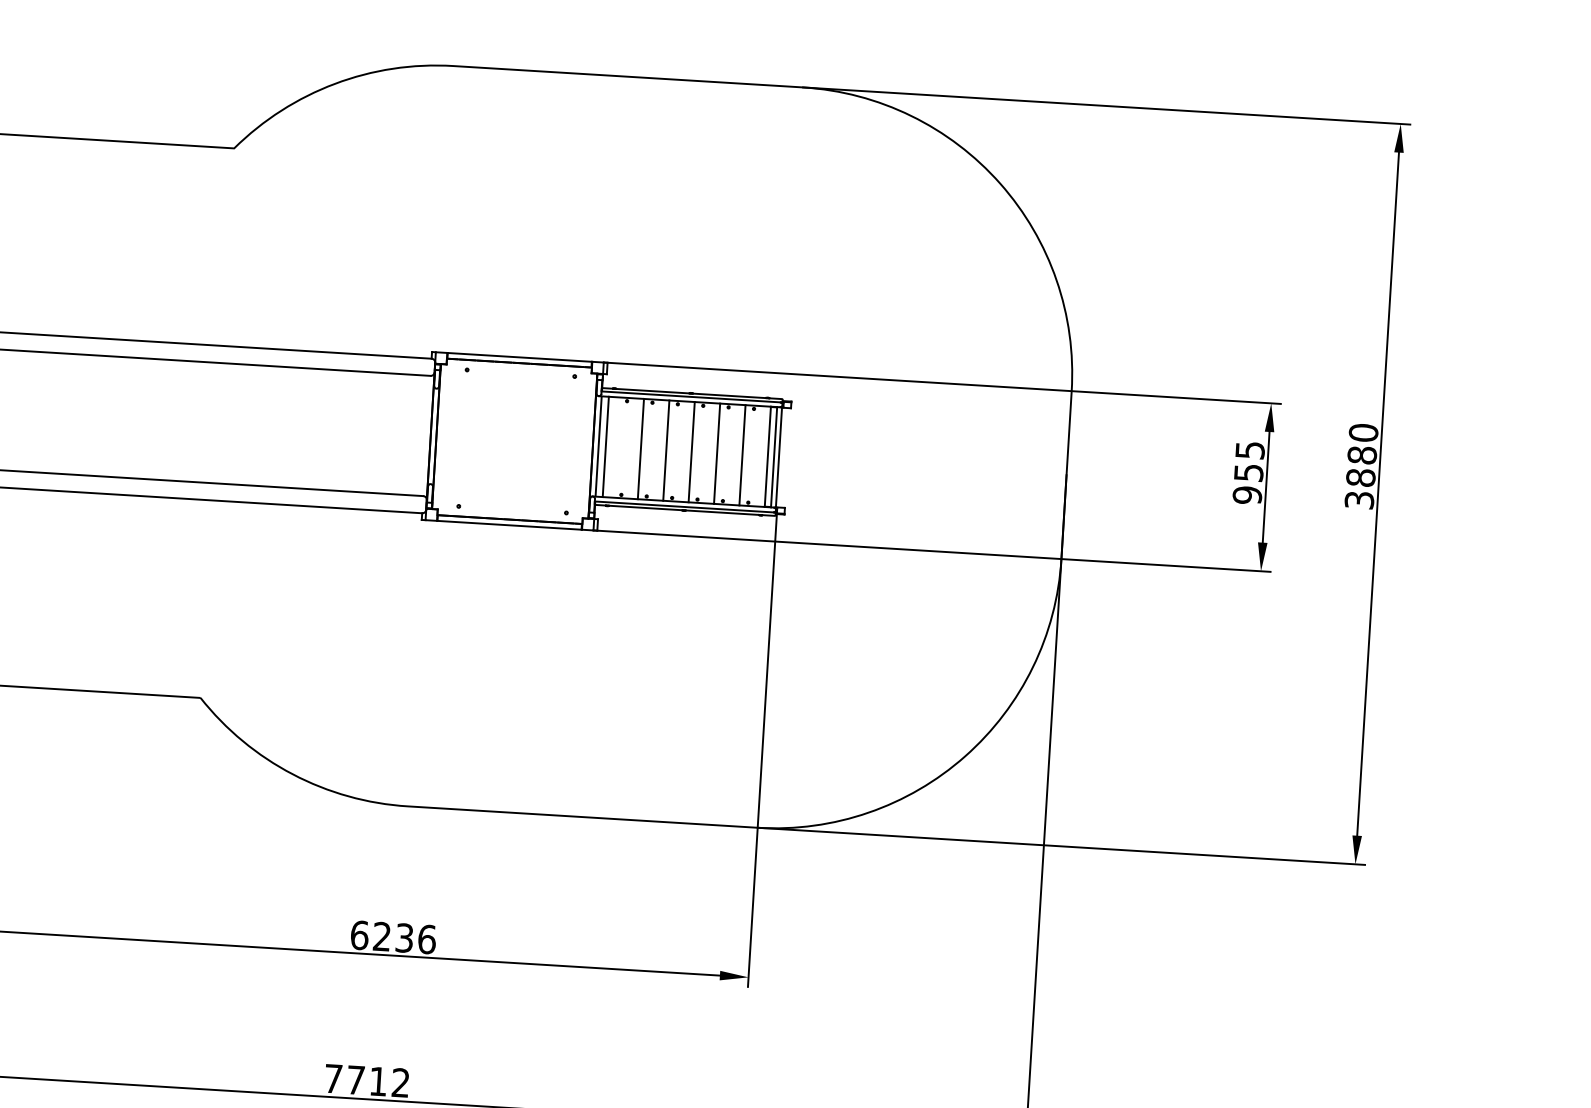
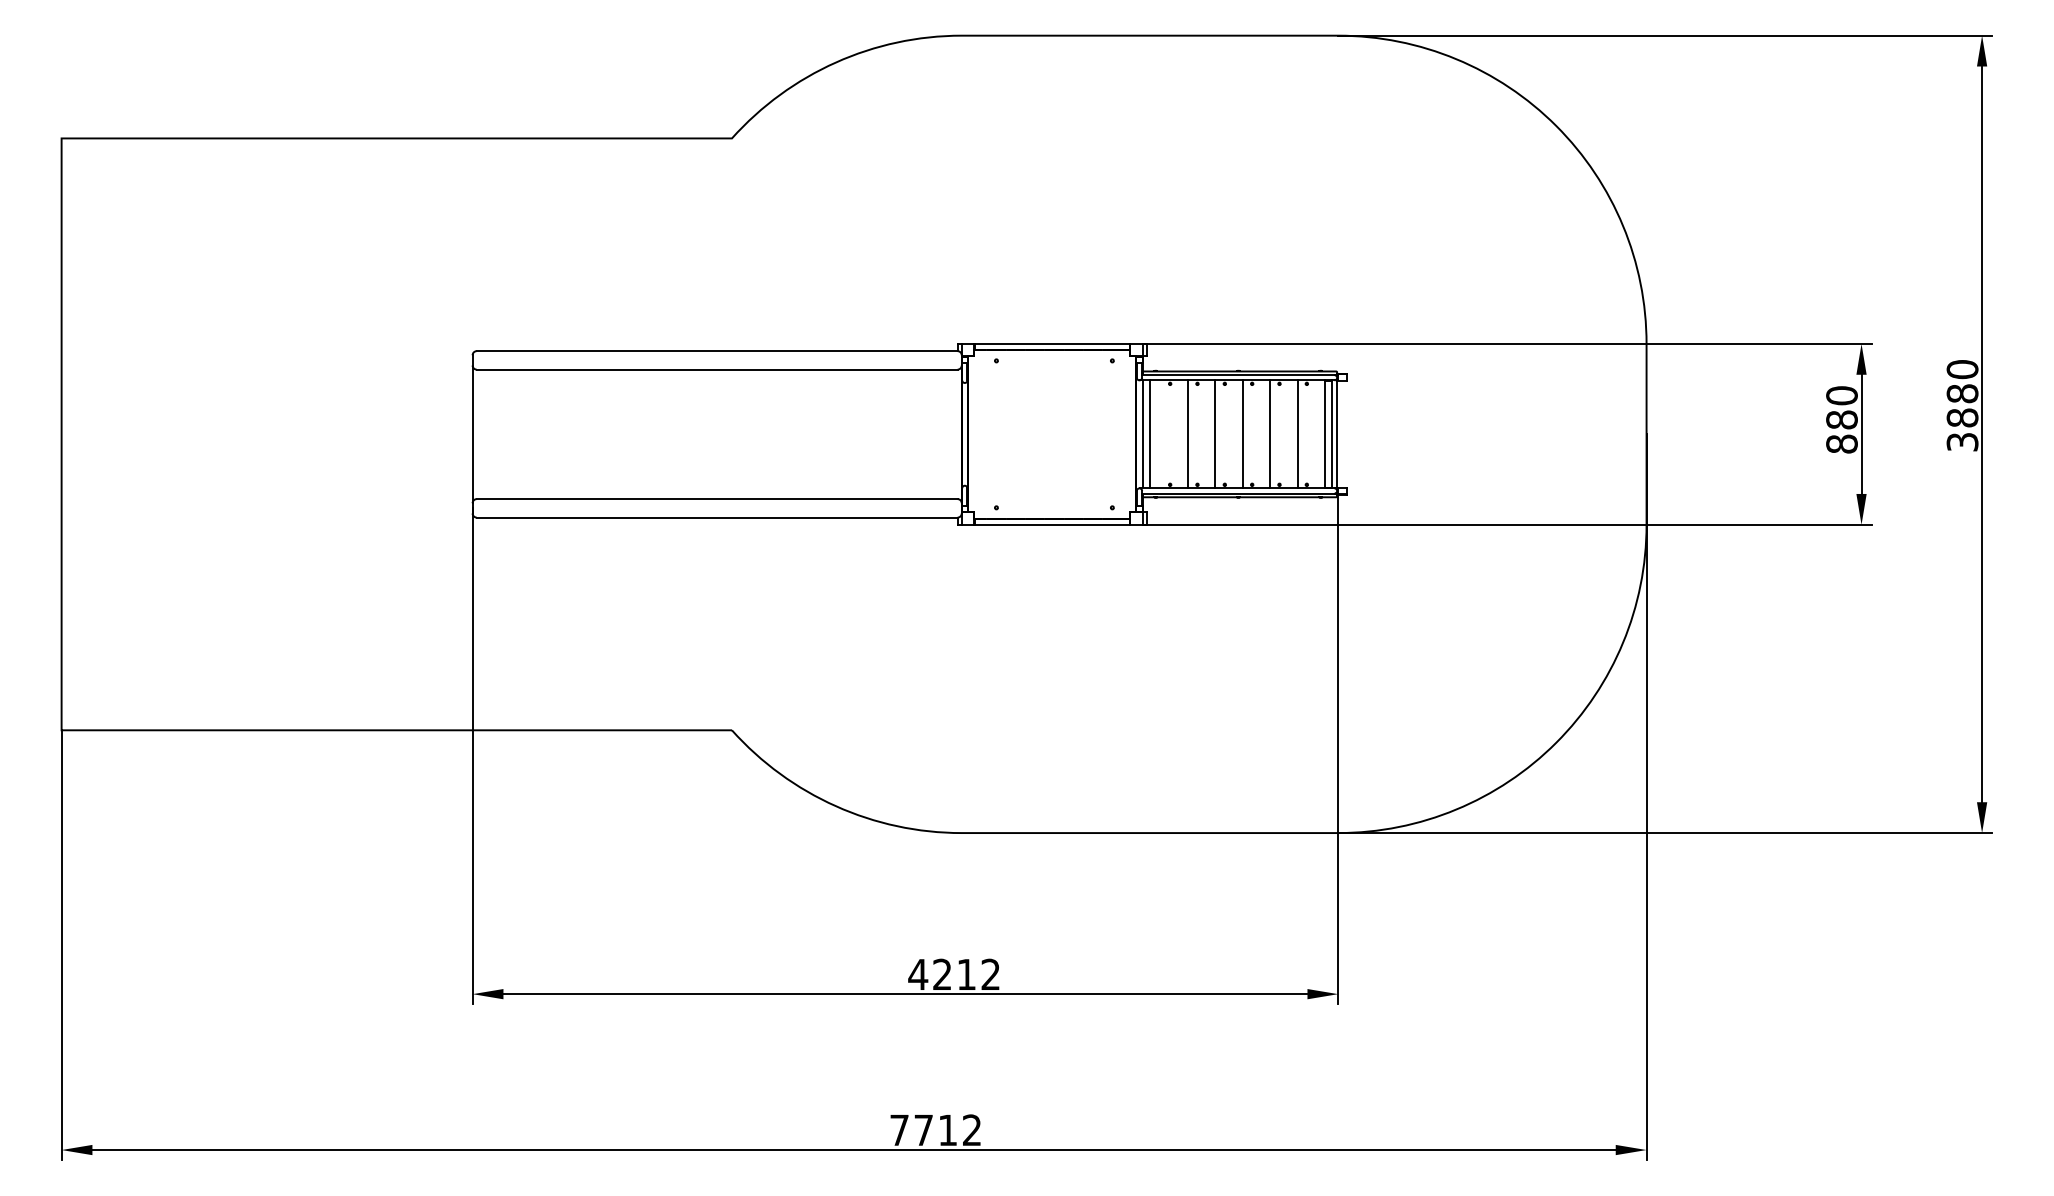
text: (1248, 472) -> (1841, 419), 955 -> 880
text: (393, 937) -> (954, 974), 6236 -> 4212

